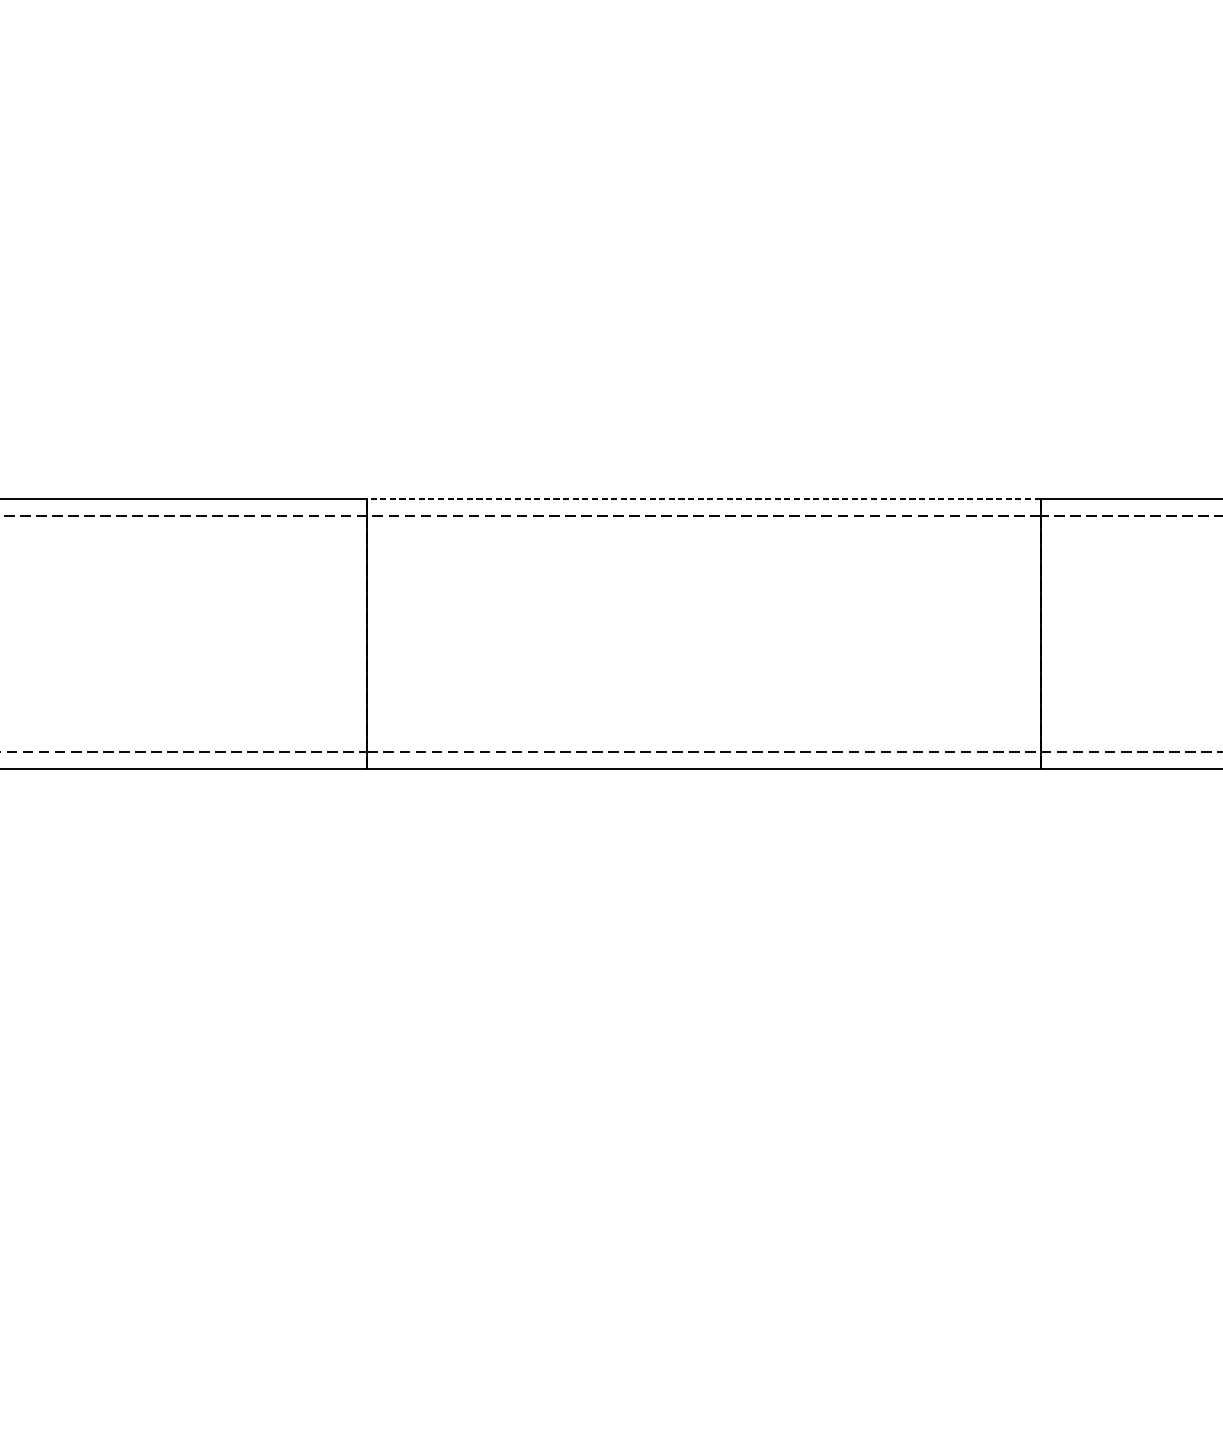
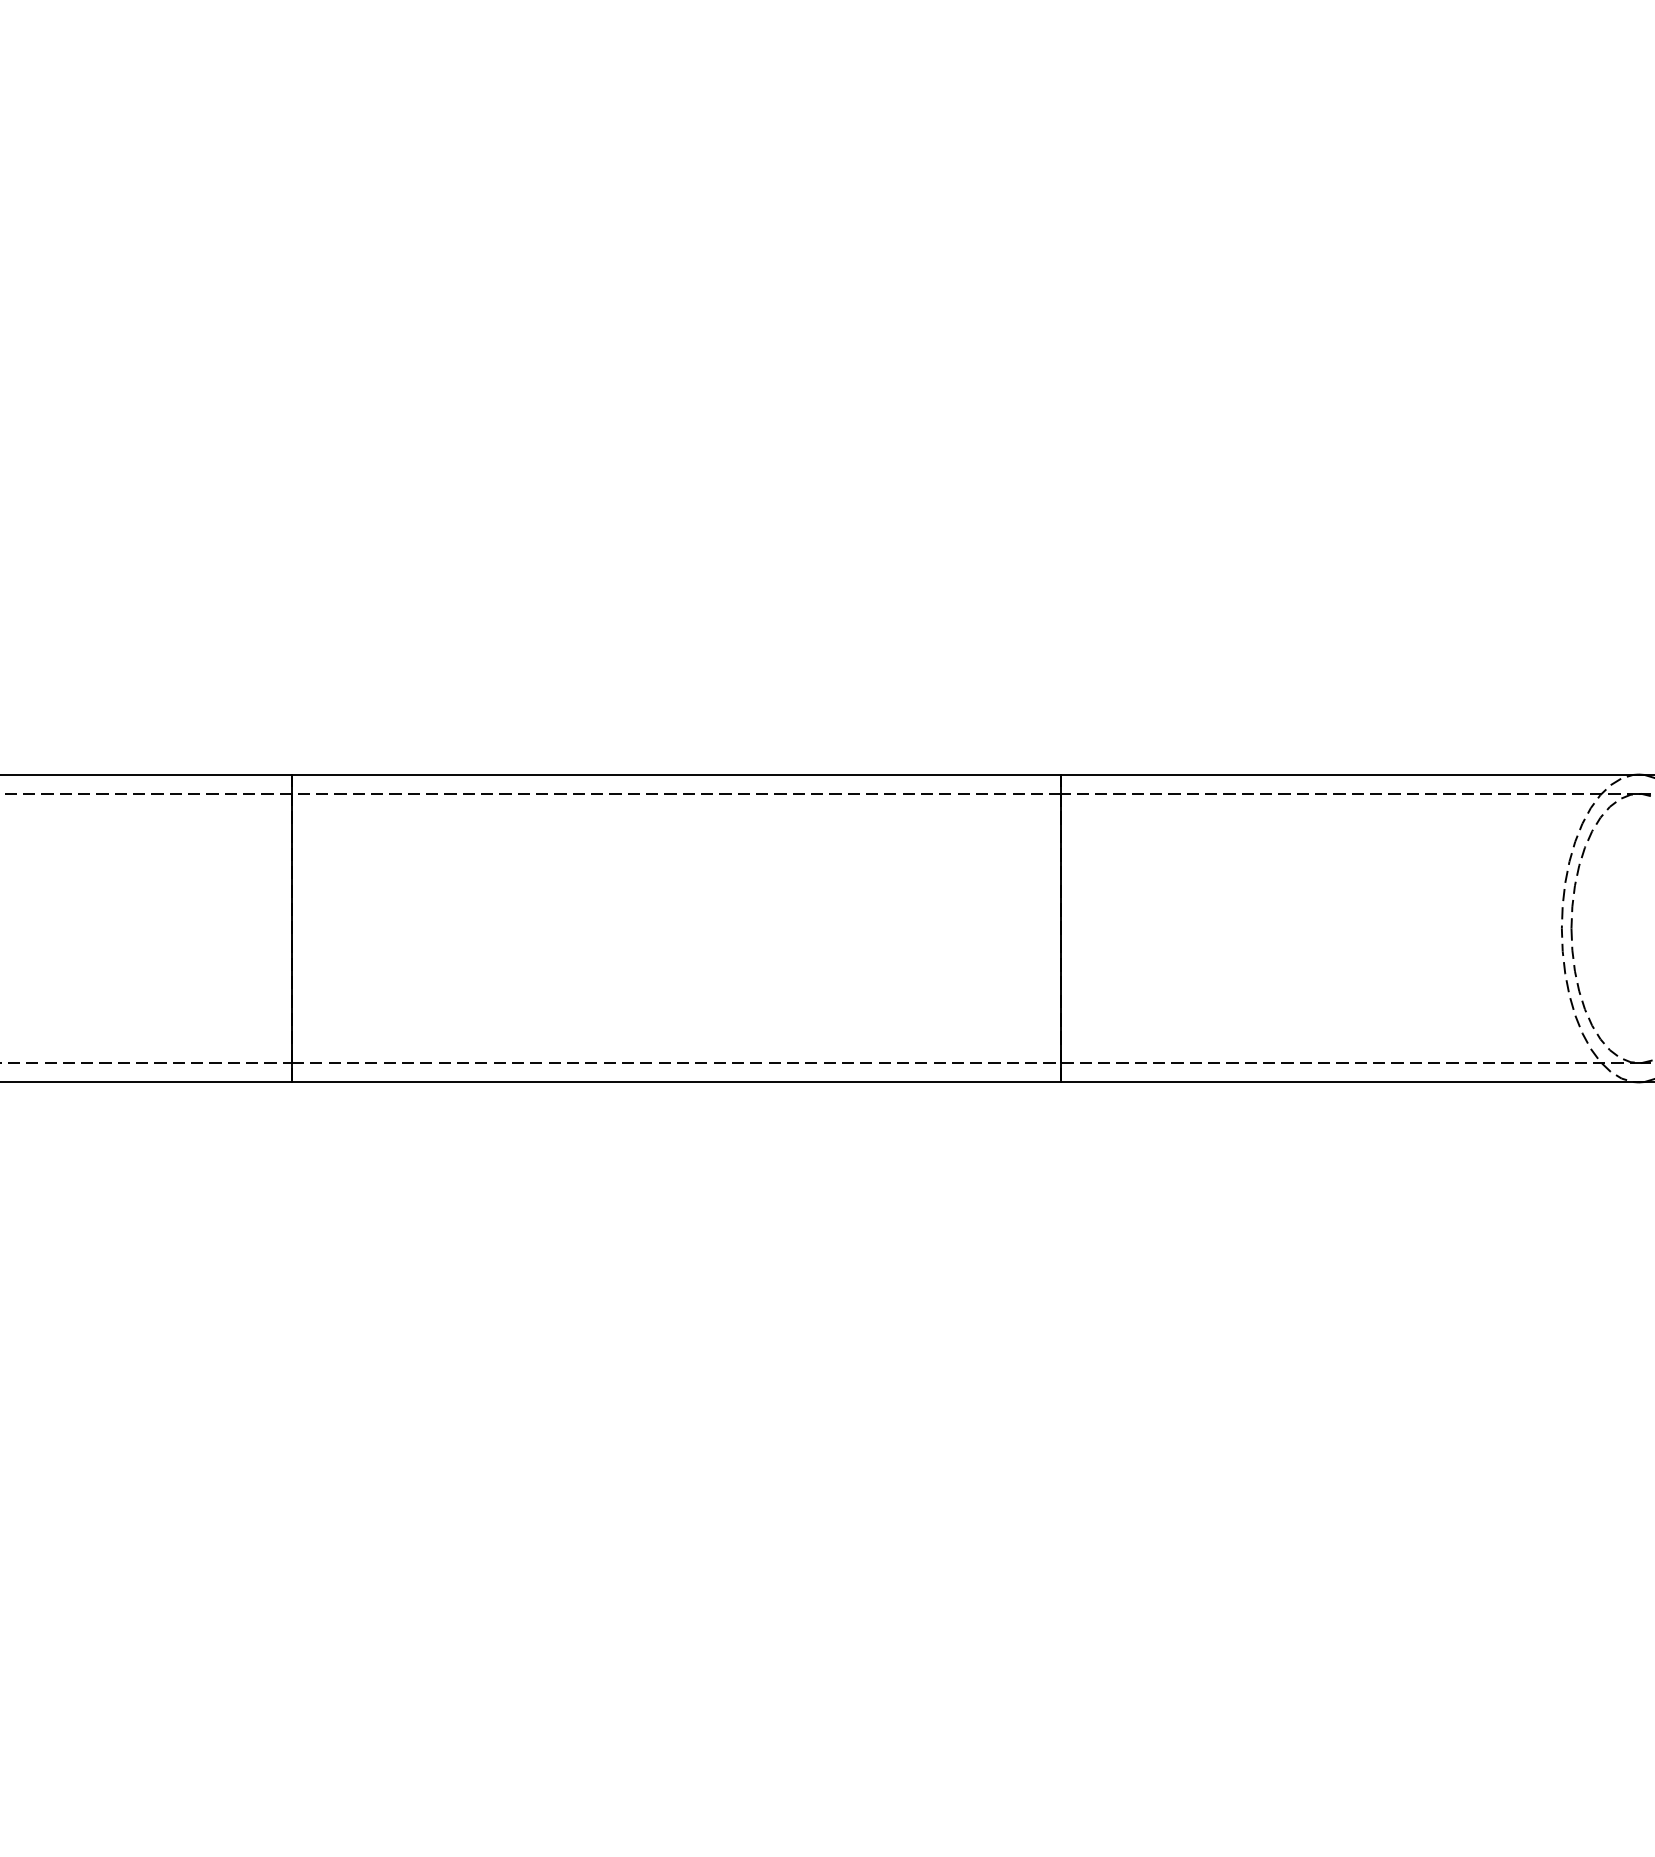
line: (703, 499) -> (676, 774), dashed -> solid

